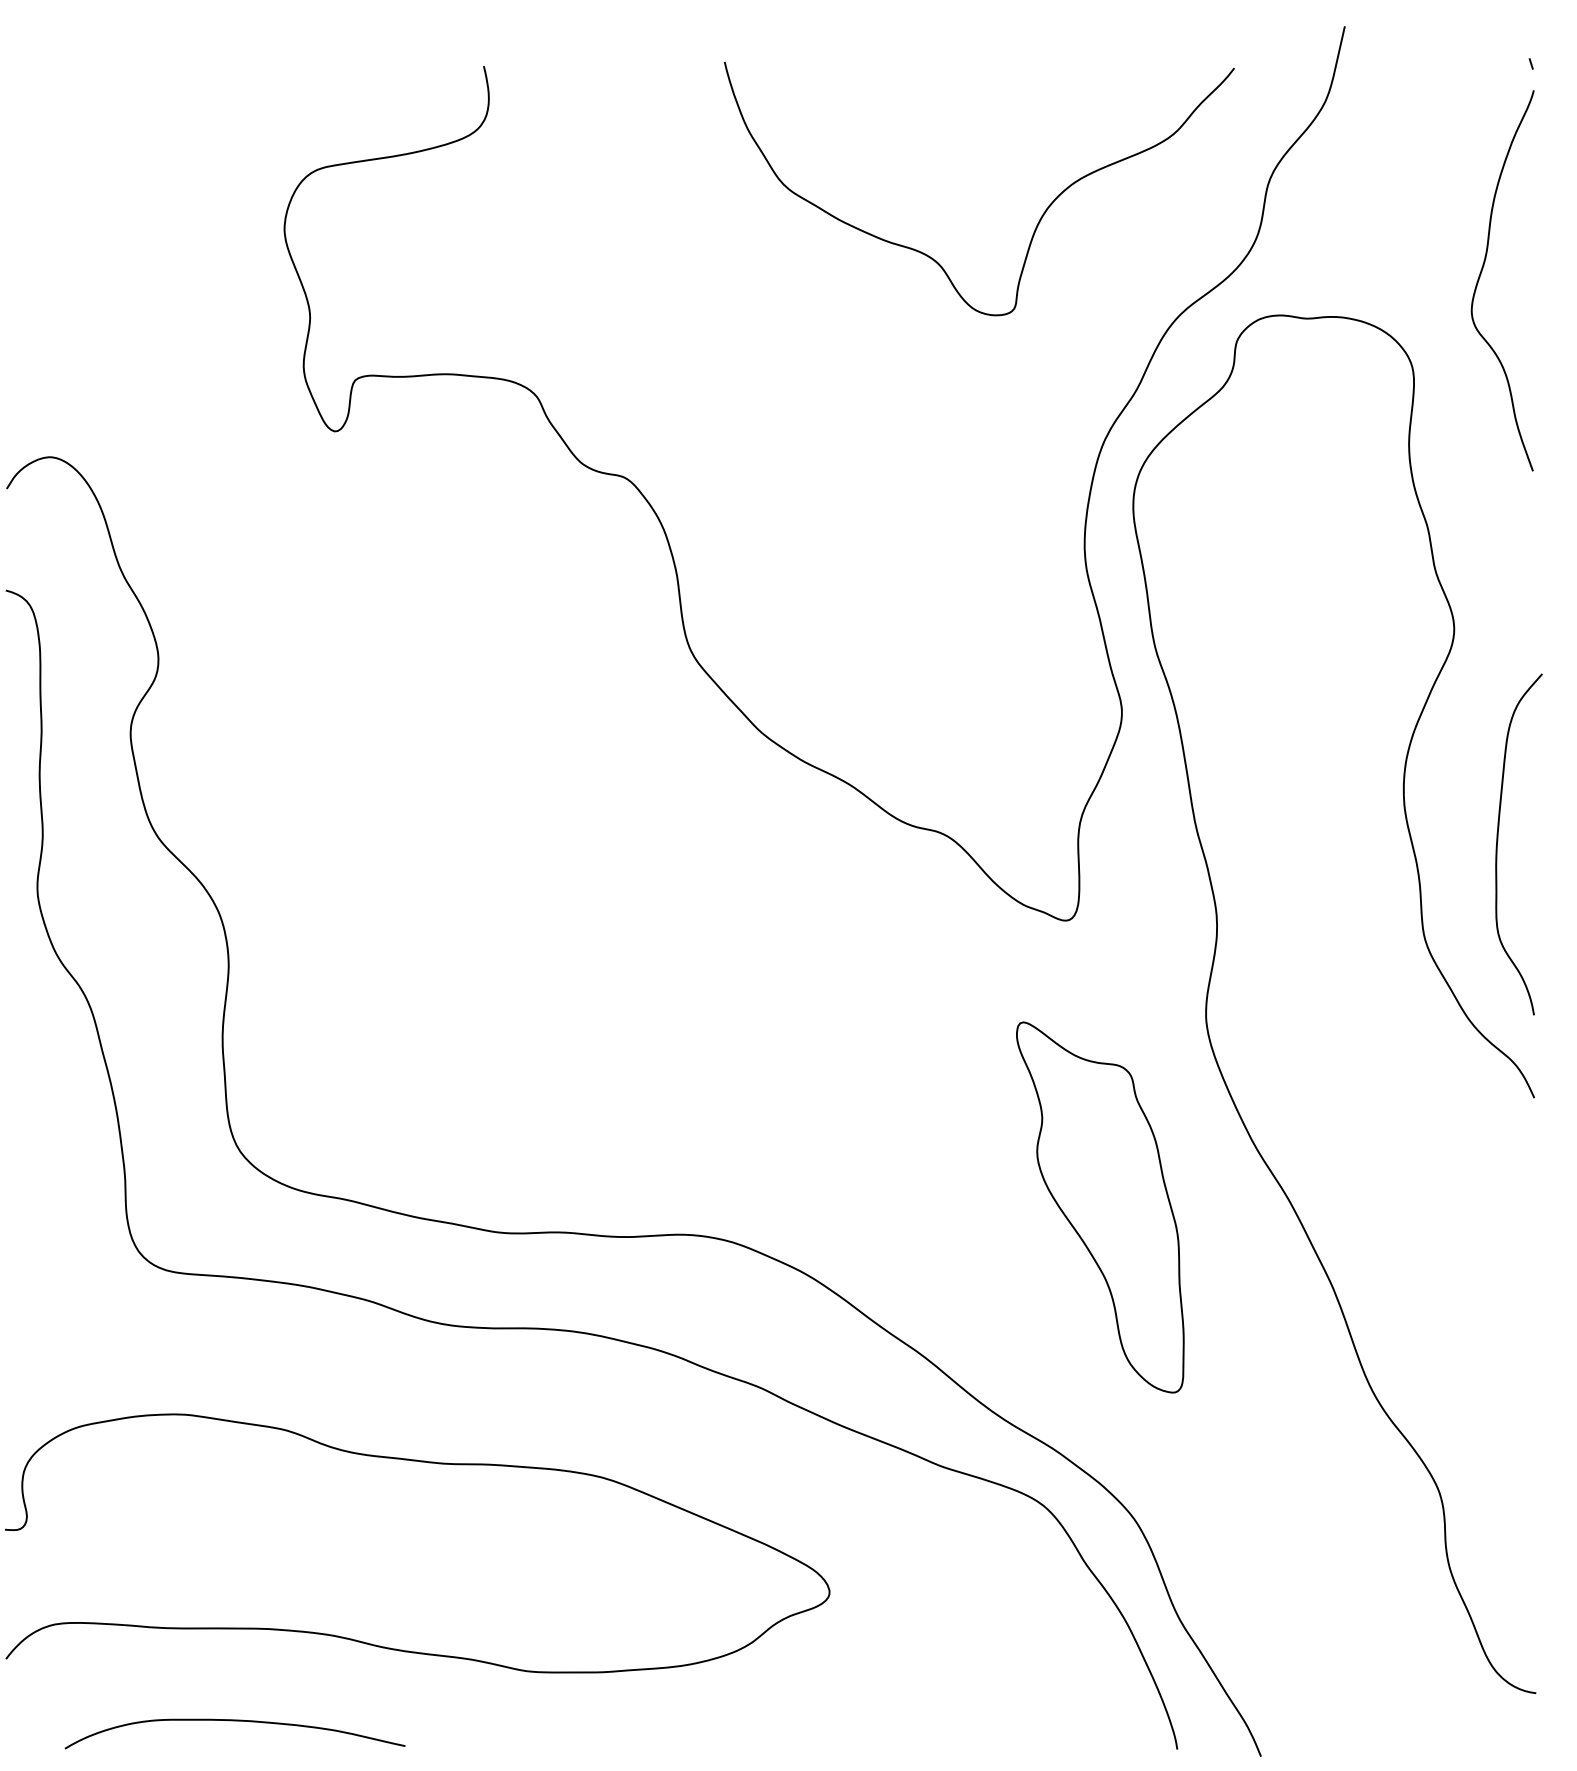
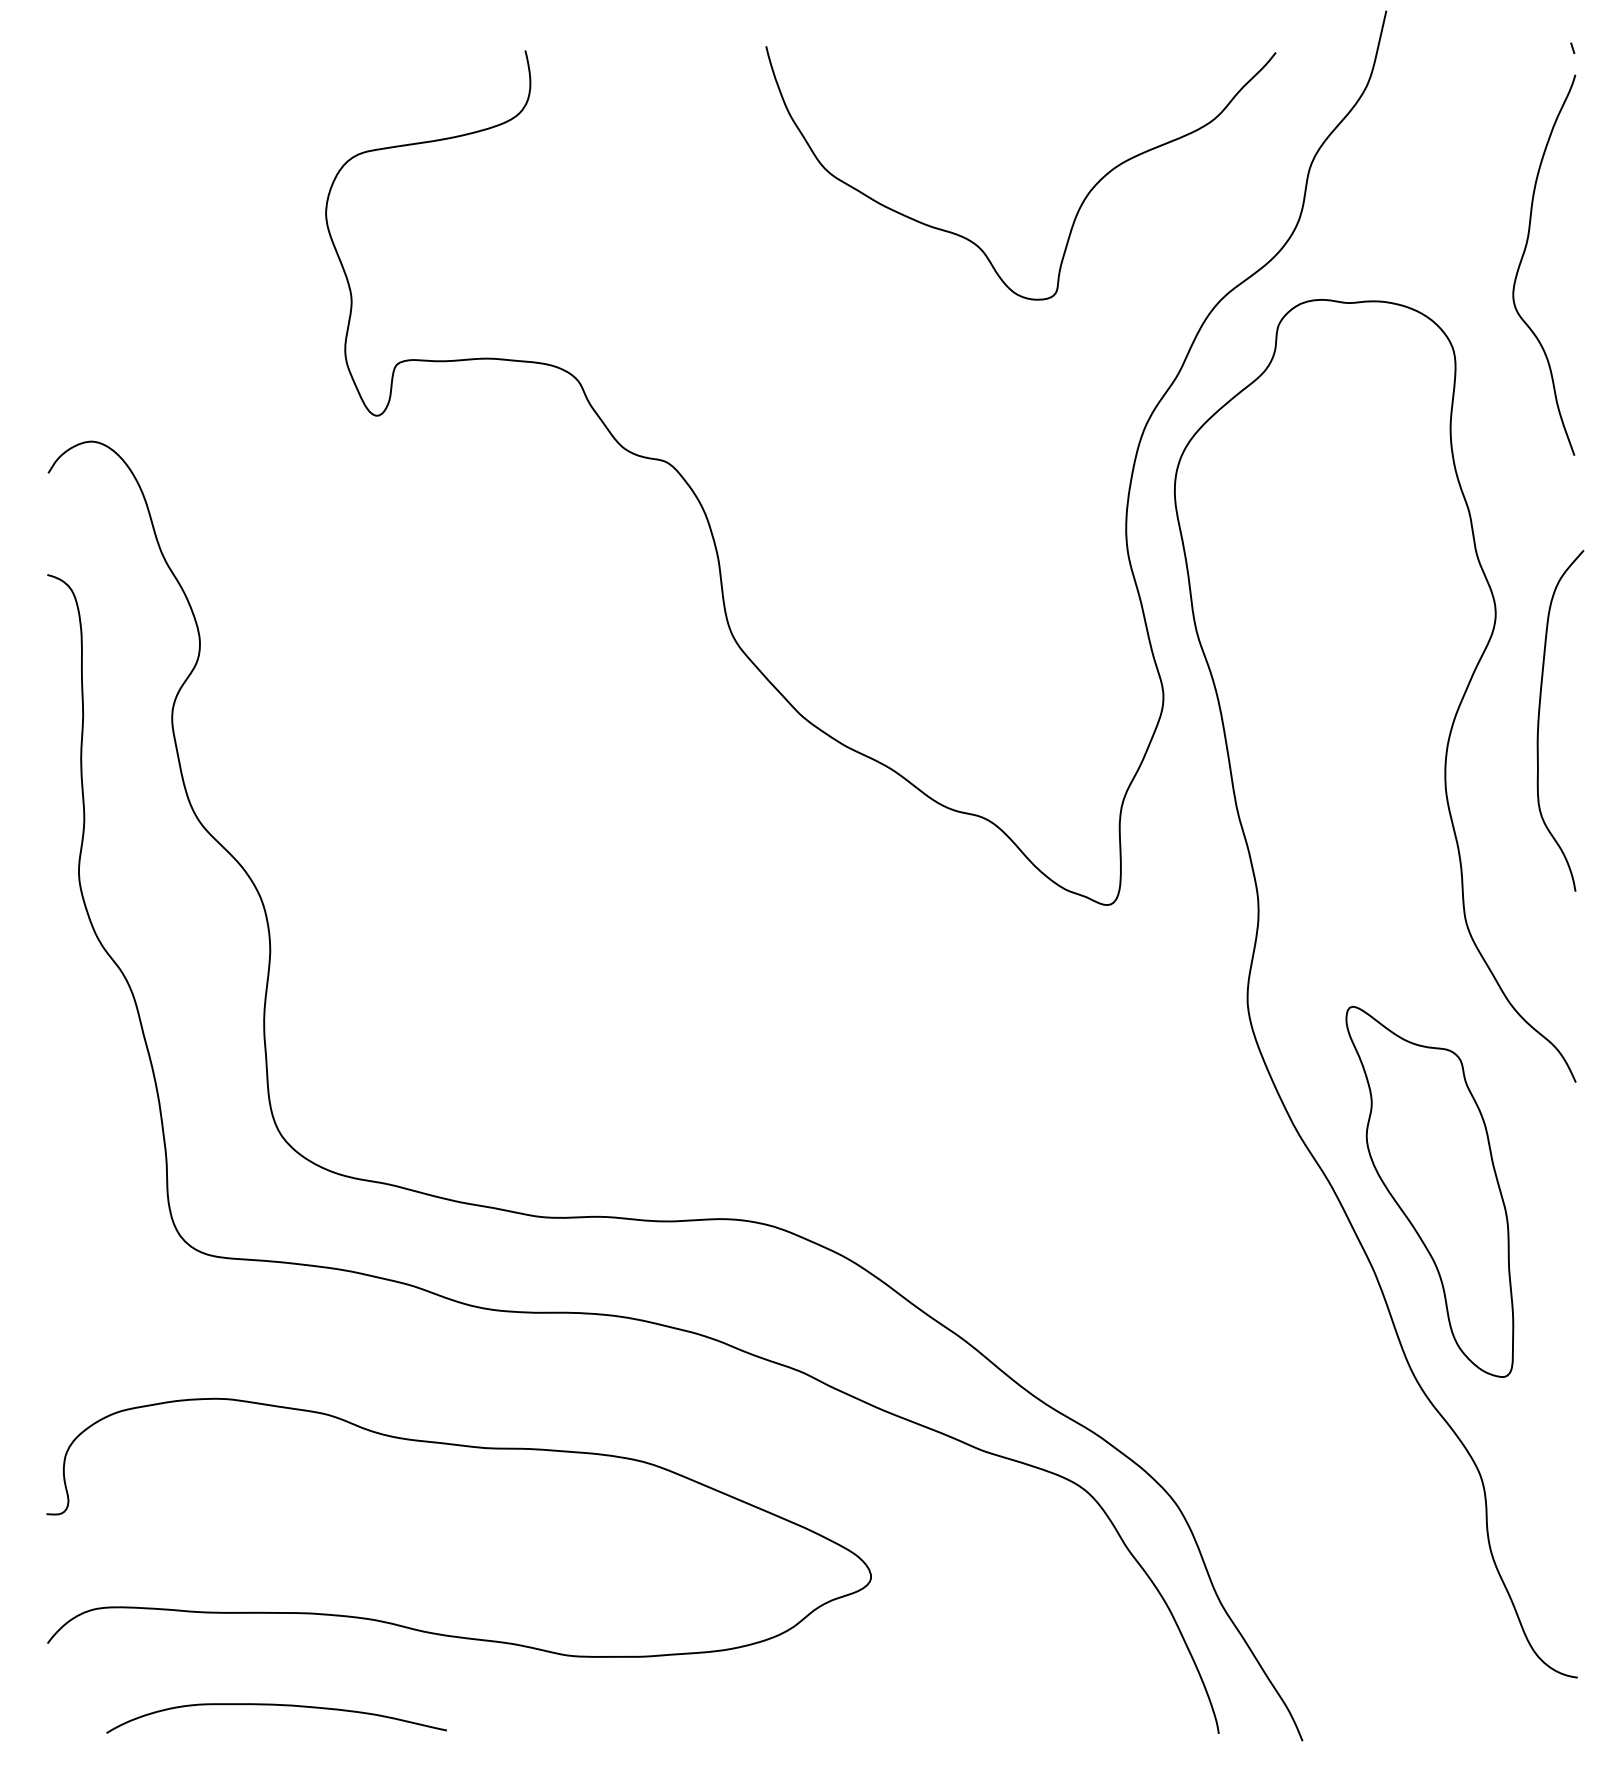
curve: (1497, 844) -> (1539, 720), moved
part: (1099, 1207) -> (1429, 1191), moved

